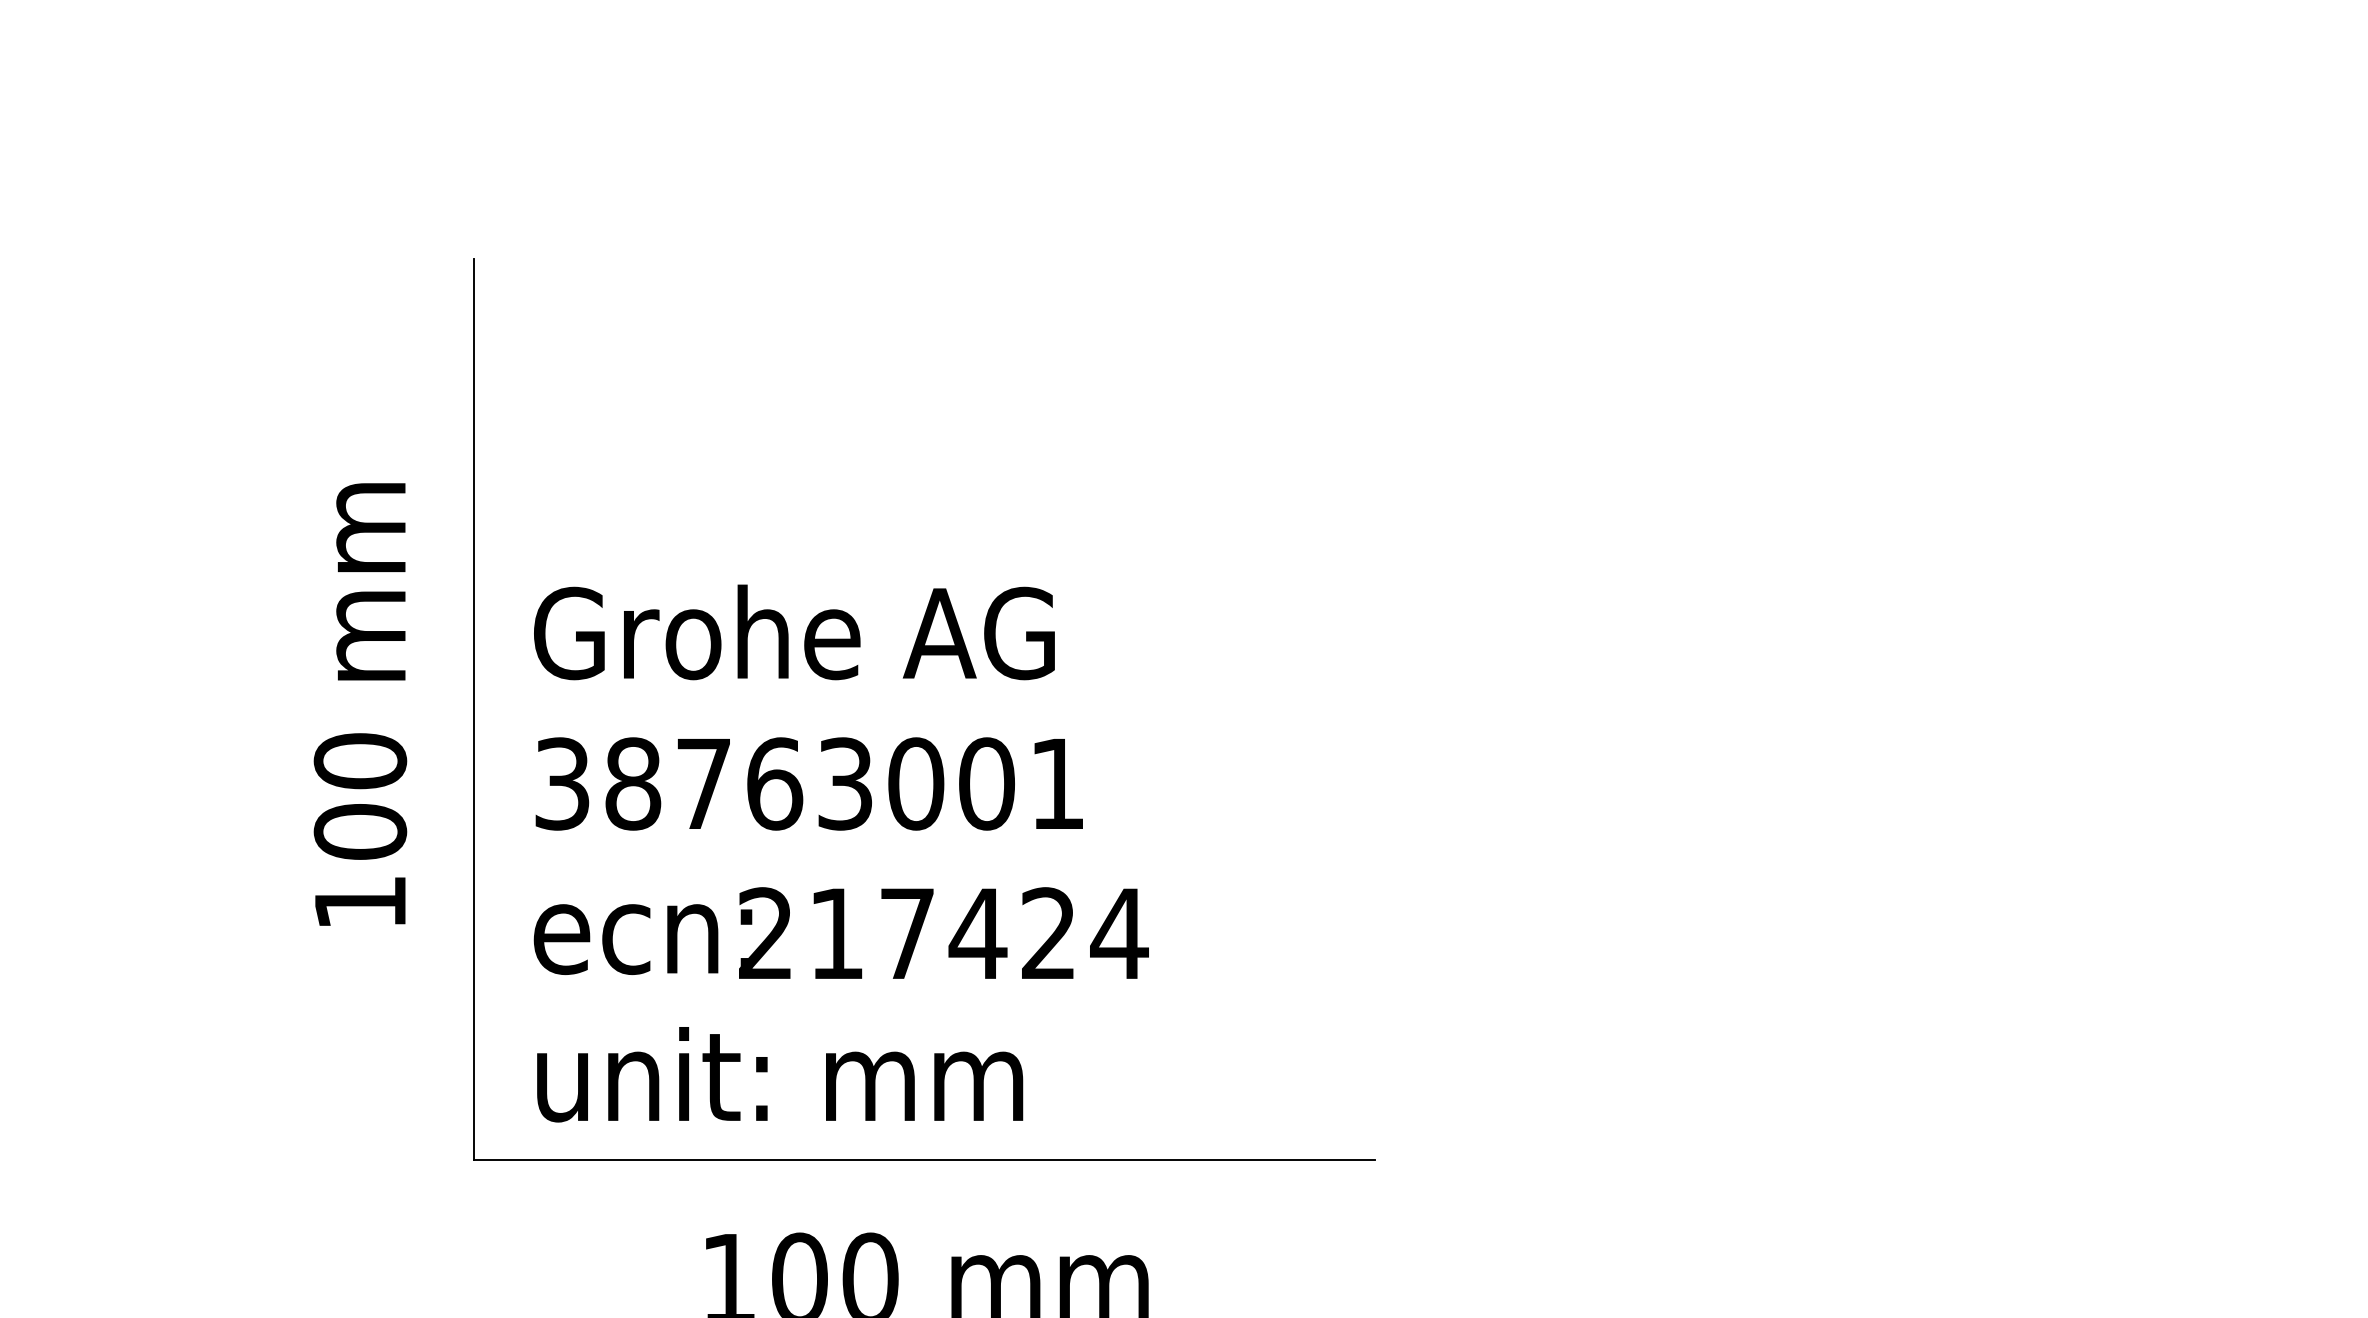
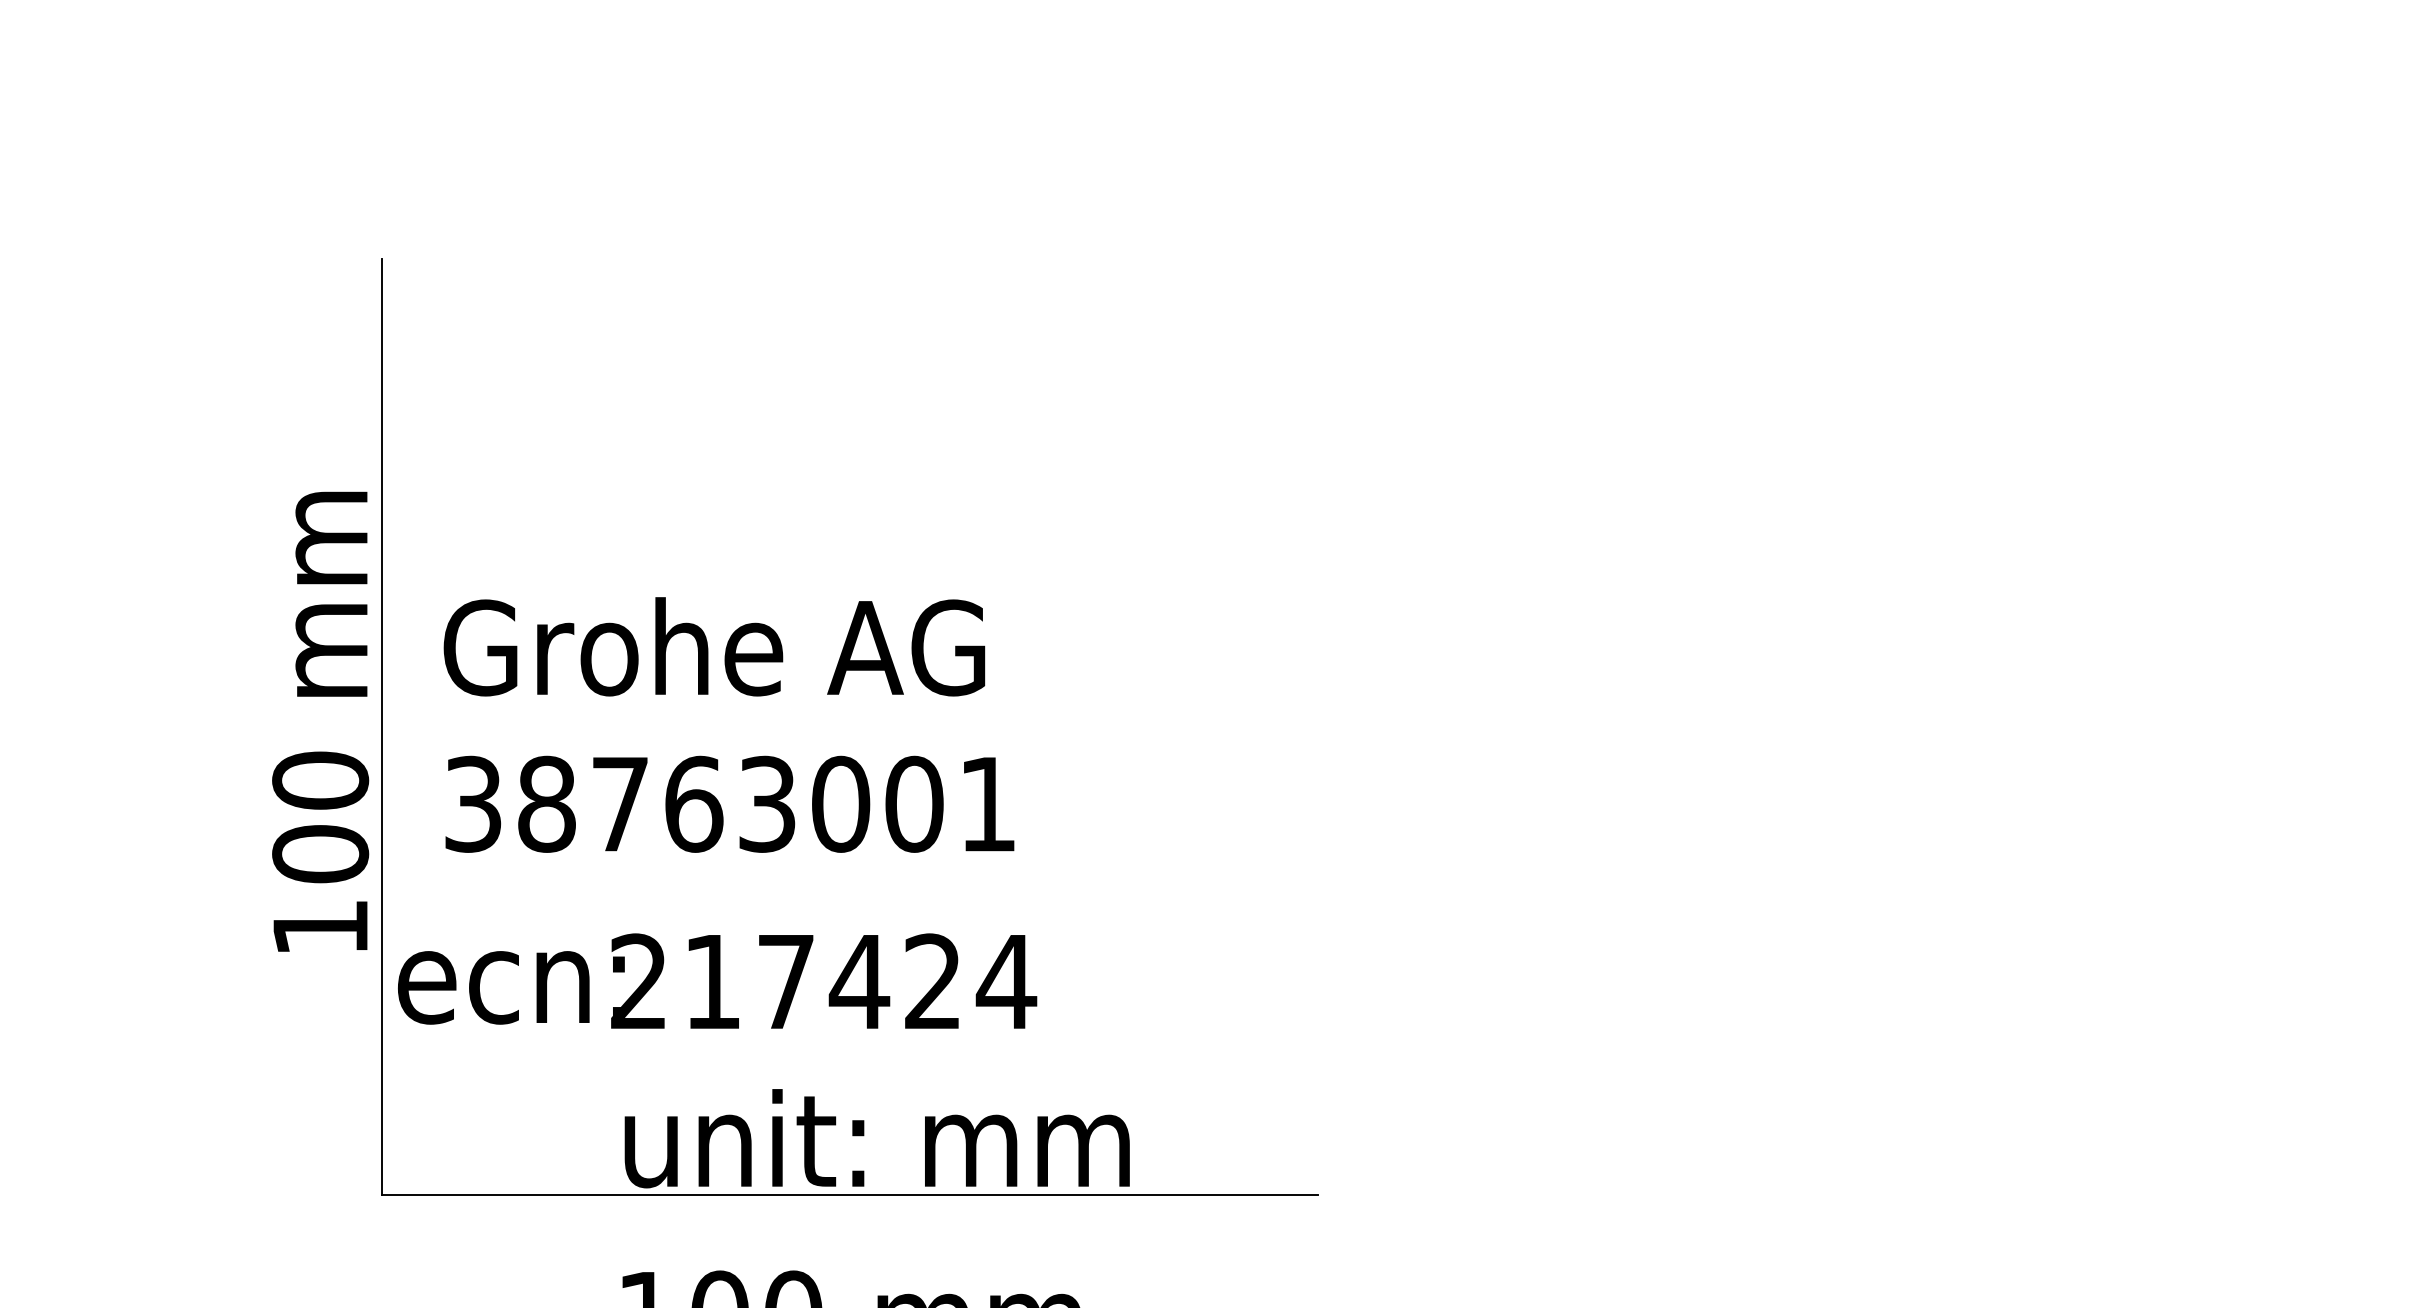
text: (360, 704) -> (320, 721), moved
text: (840, 932) -> (716, 980), moved
text: (780, 1074) -> (877, 1138), moved

